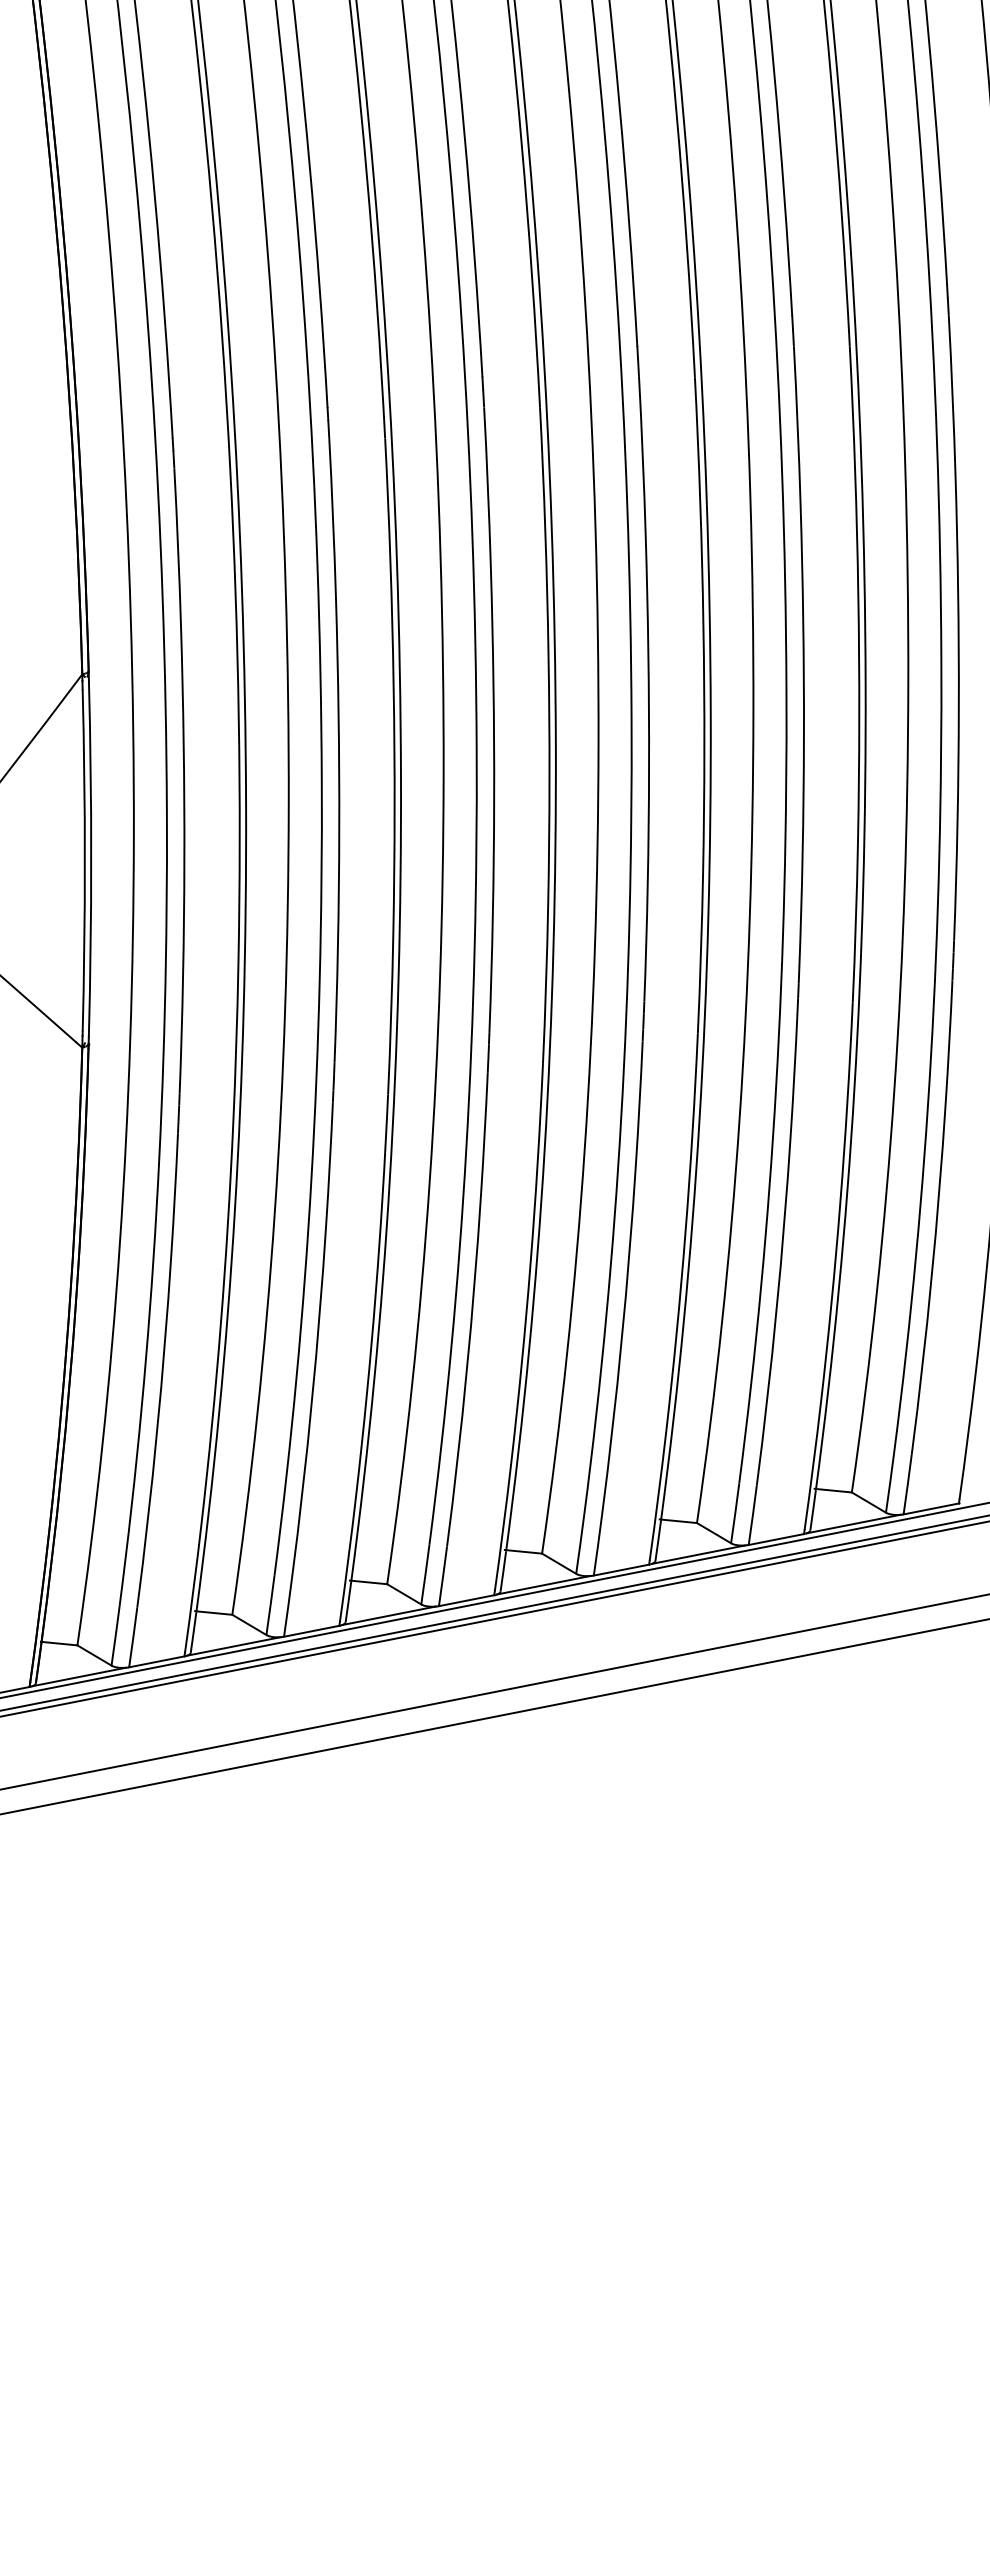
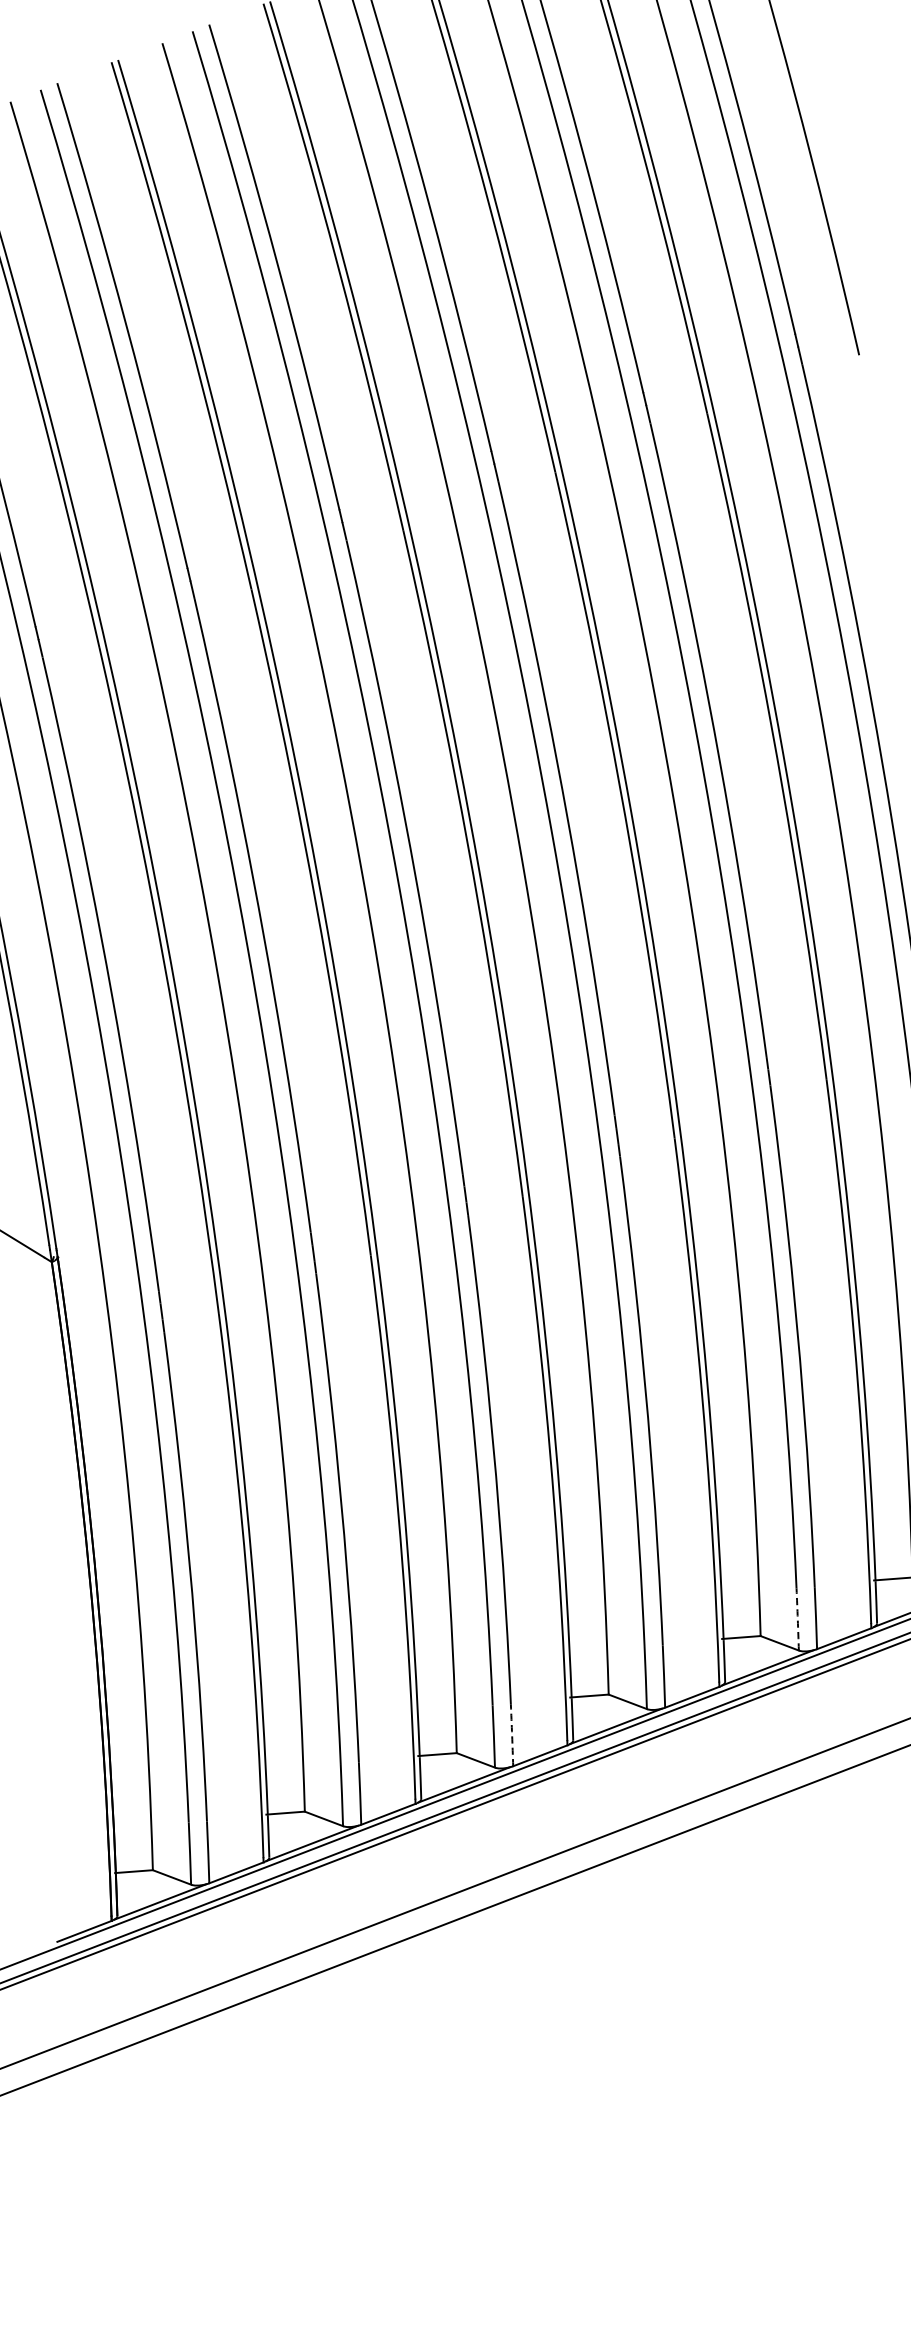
arc: (735, 1513) -> (798, 1619), solid -> dashed
arc: (443, 1576) -> (512, 1735), solid -> dashed

